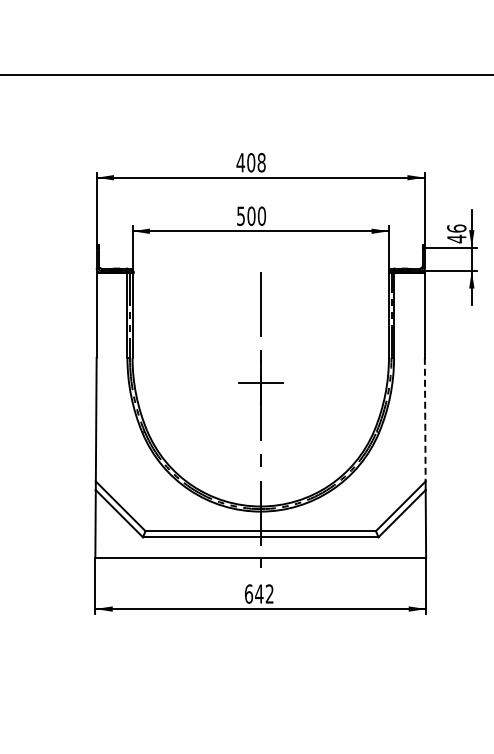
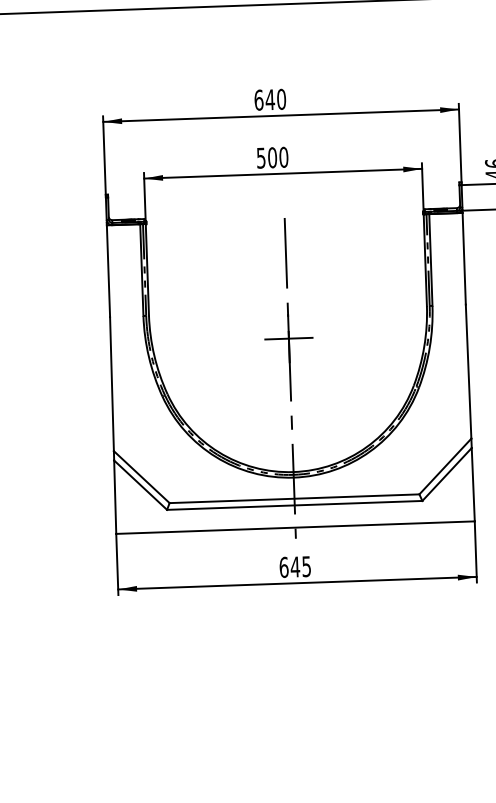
text: (250, 162) -> (269, 99), 408 -> 640
line: (425, 419) -> (468, 371), dashed -> solid
text: (269, 593) -> (306, 566), 642 -> 645

